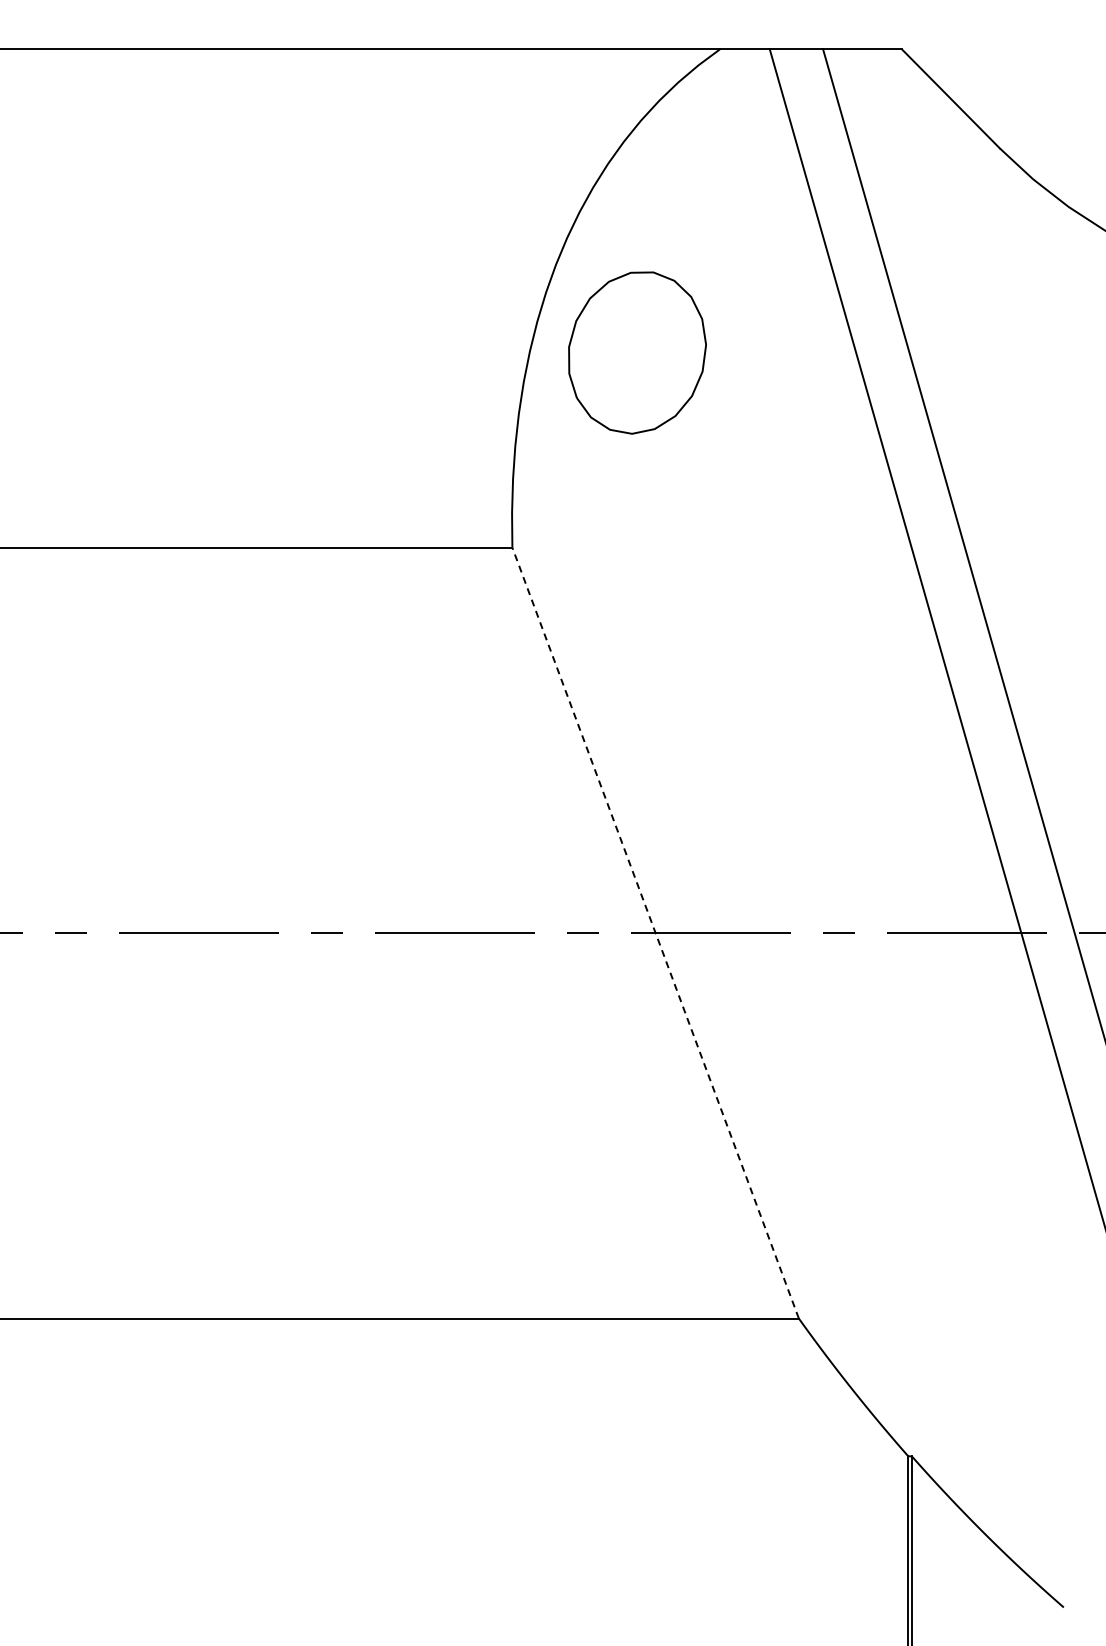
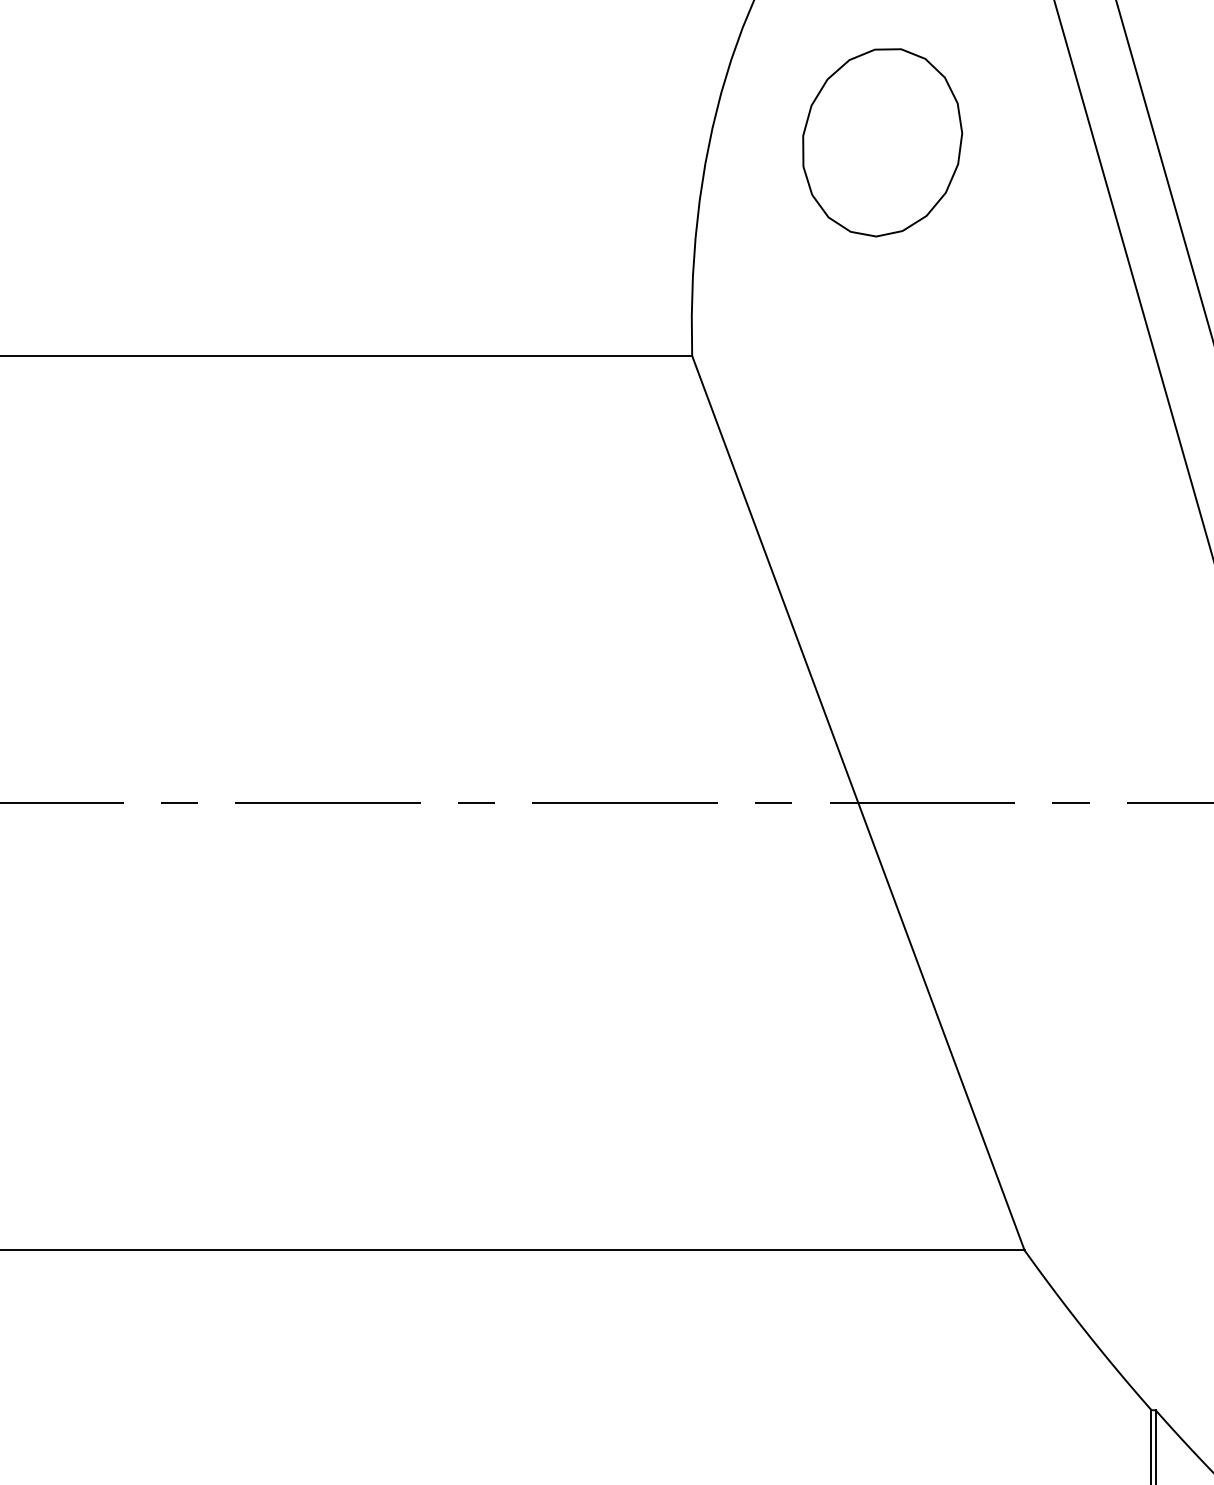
part: (637, 352) -> (882, 142), moved
line: (655, 932) -> (858, 802), dashed -> solid

